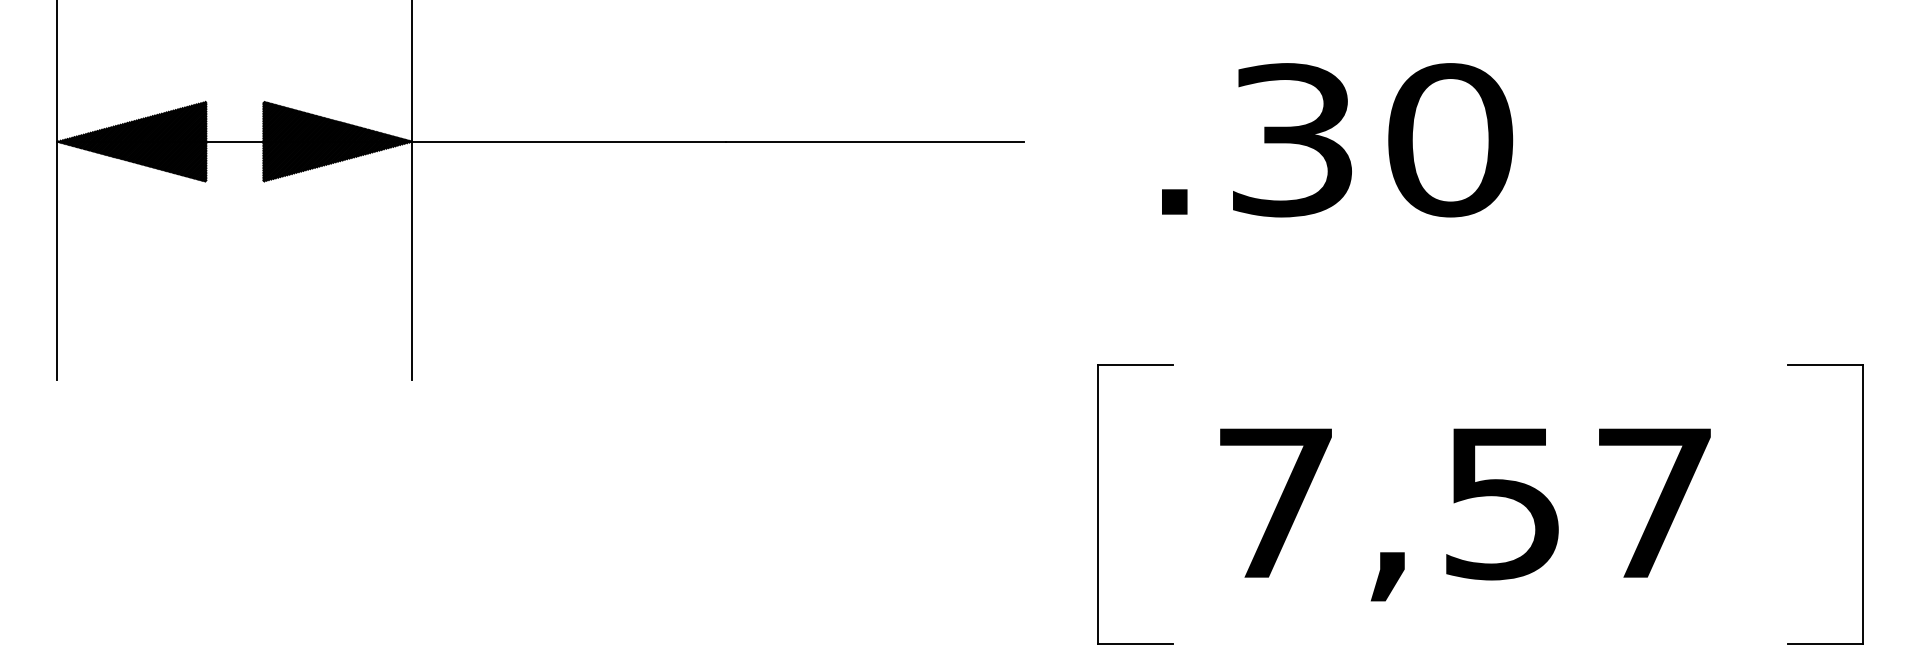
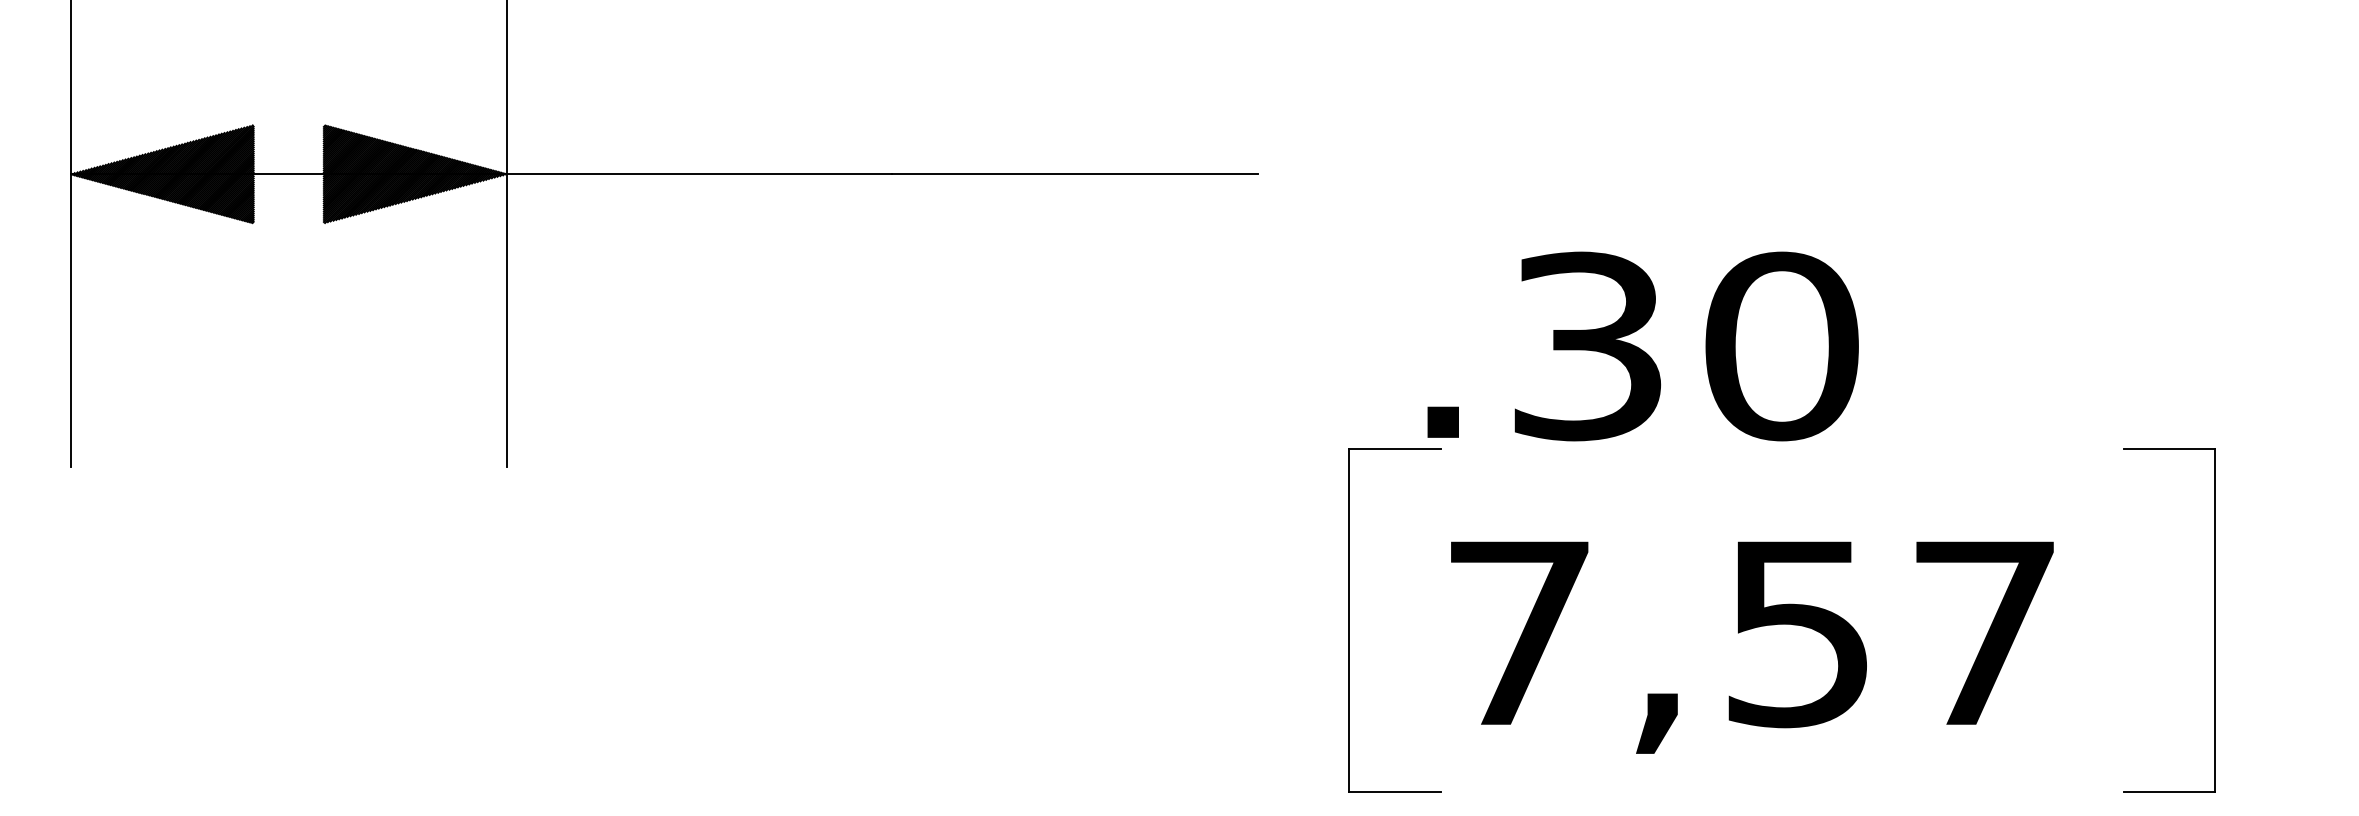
text: (1336, 140) -> (1642, 346), moved
part: (1862, 504) -> (2214, 620), moved
text: (1465, 514) -> (1752, 647), moved

